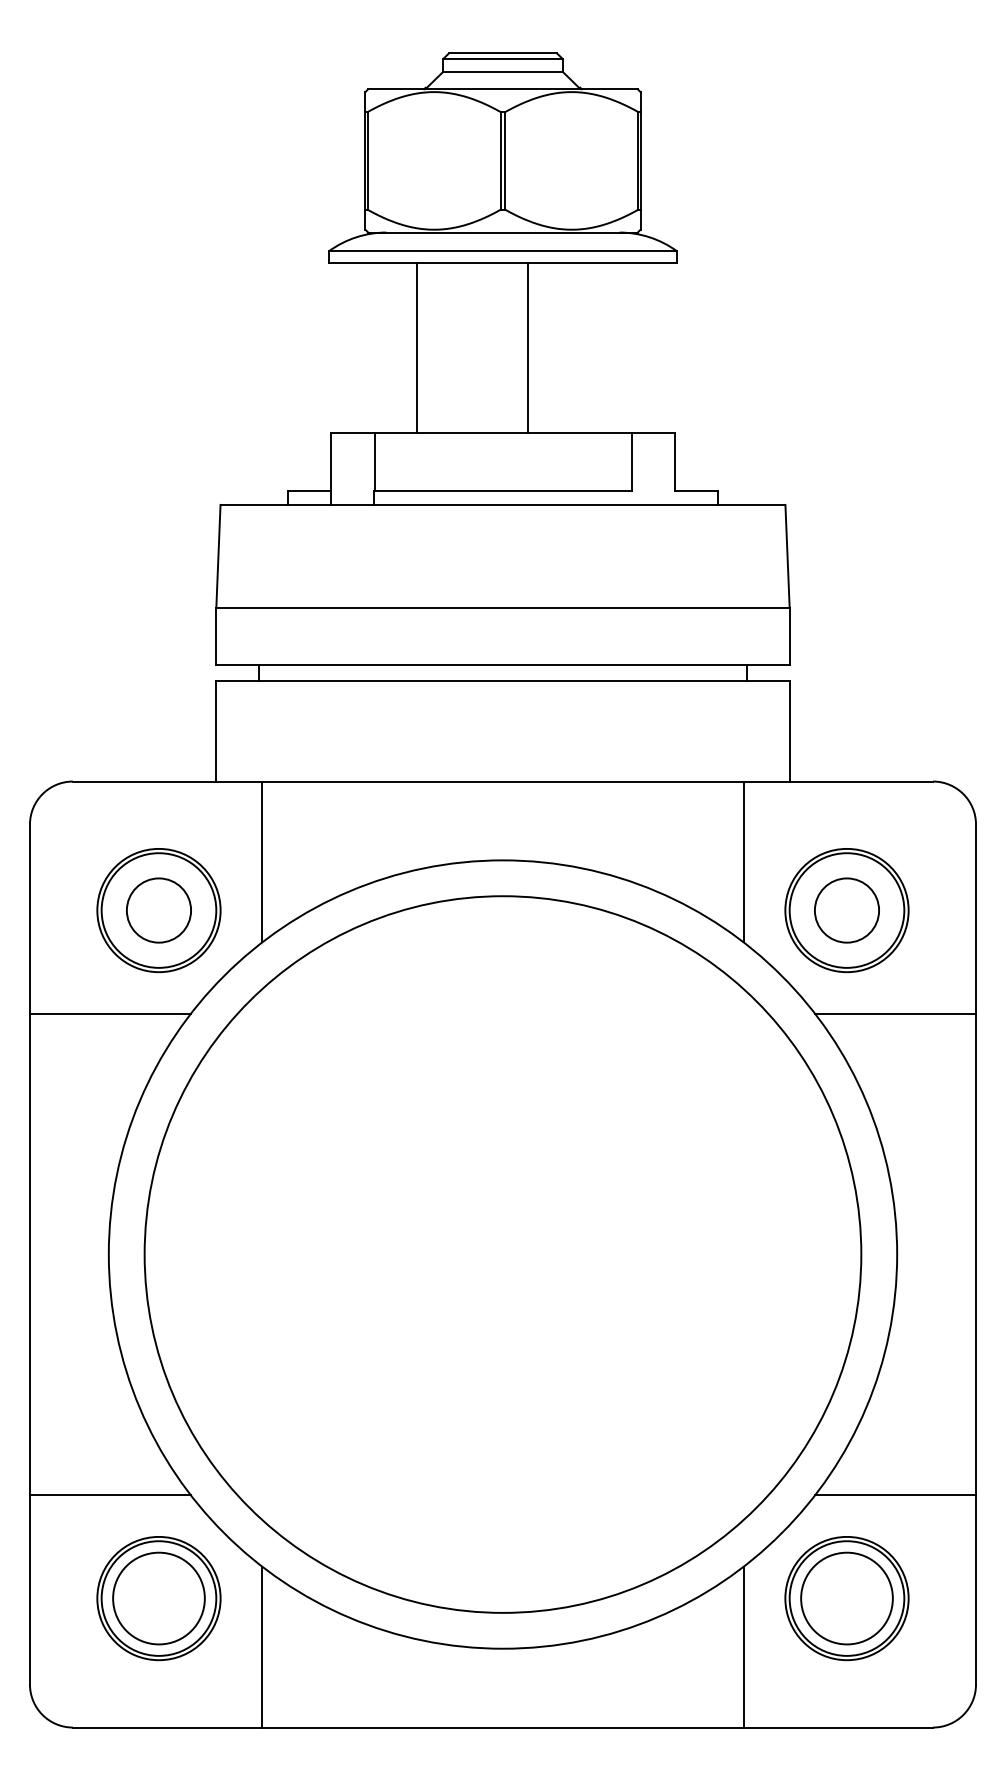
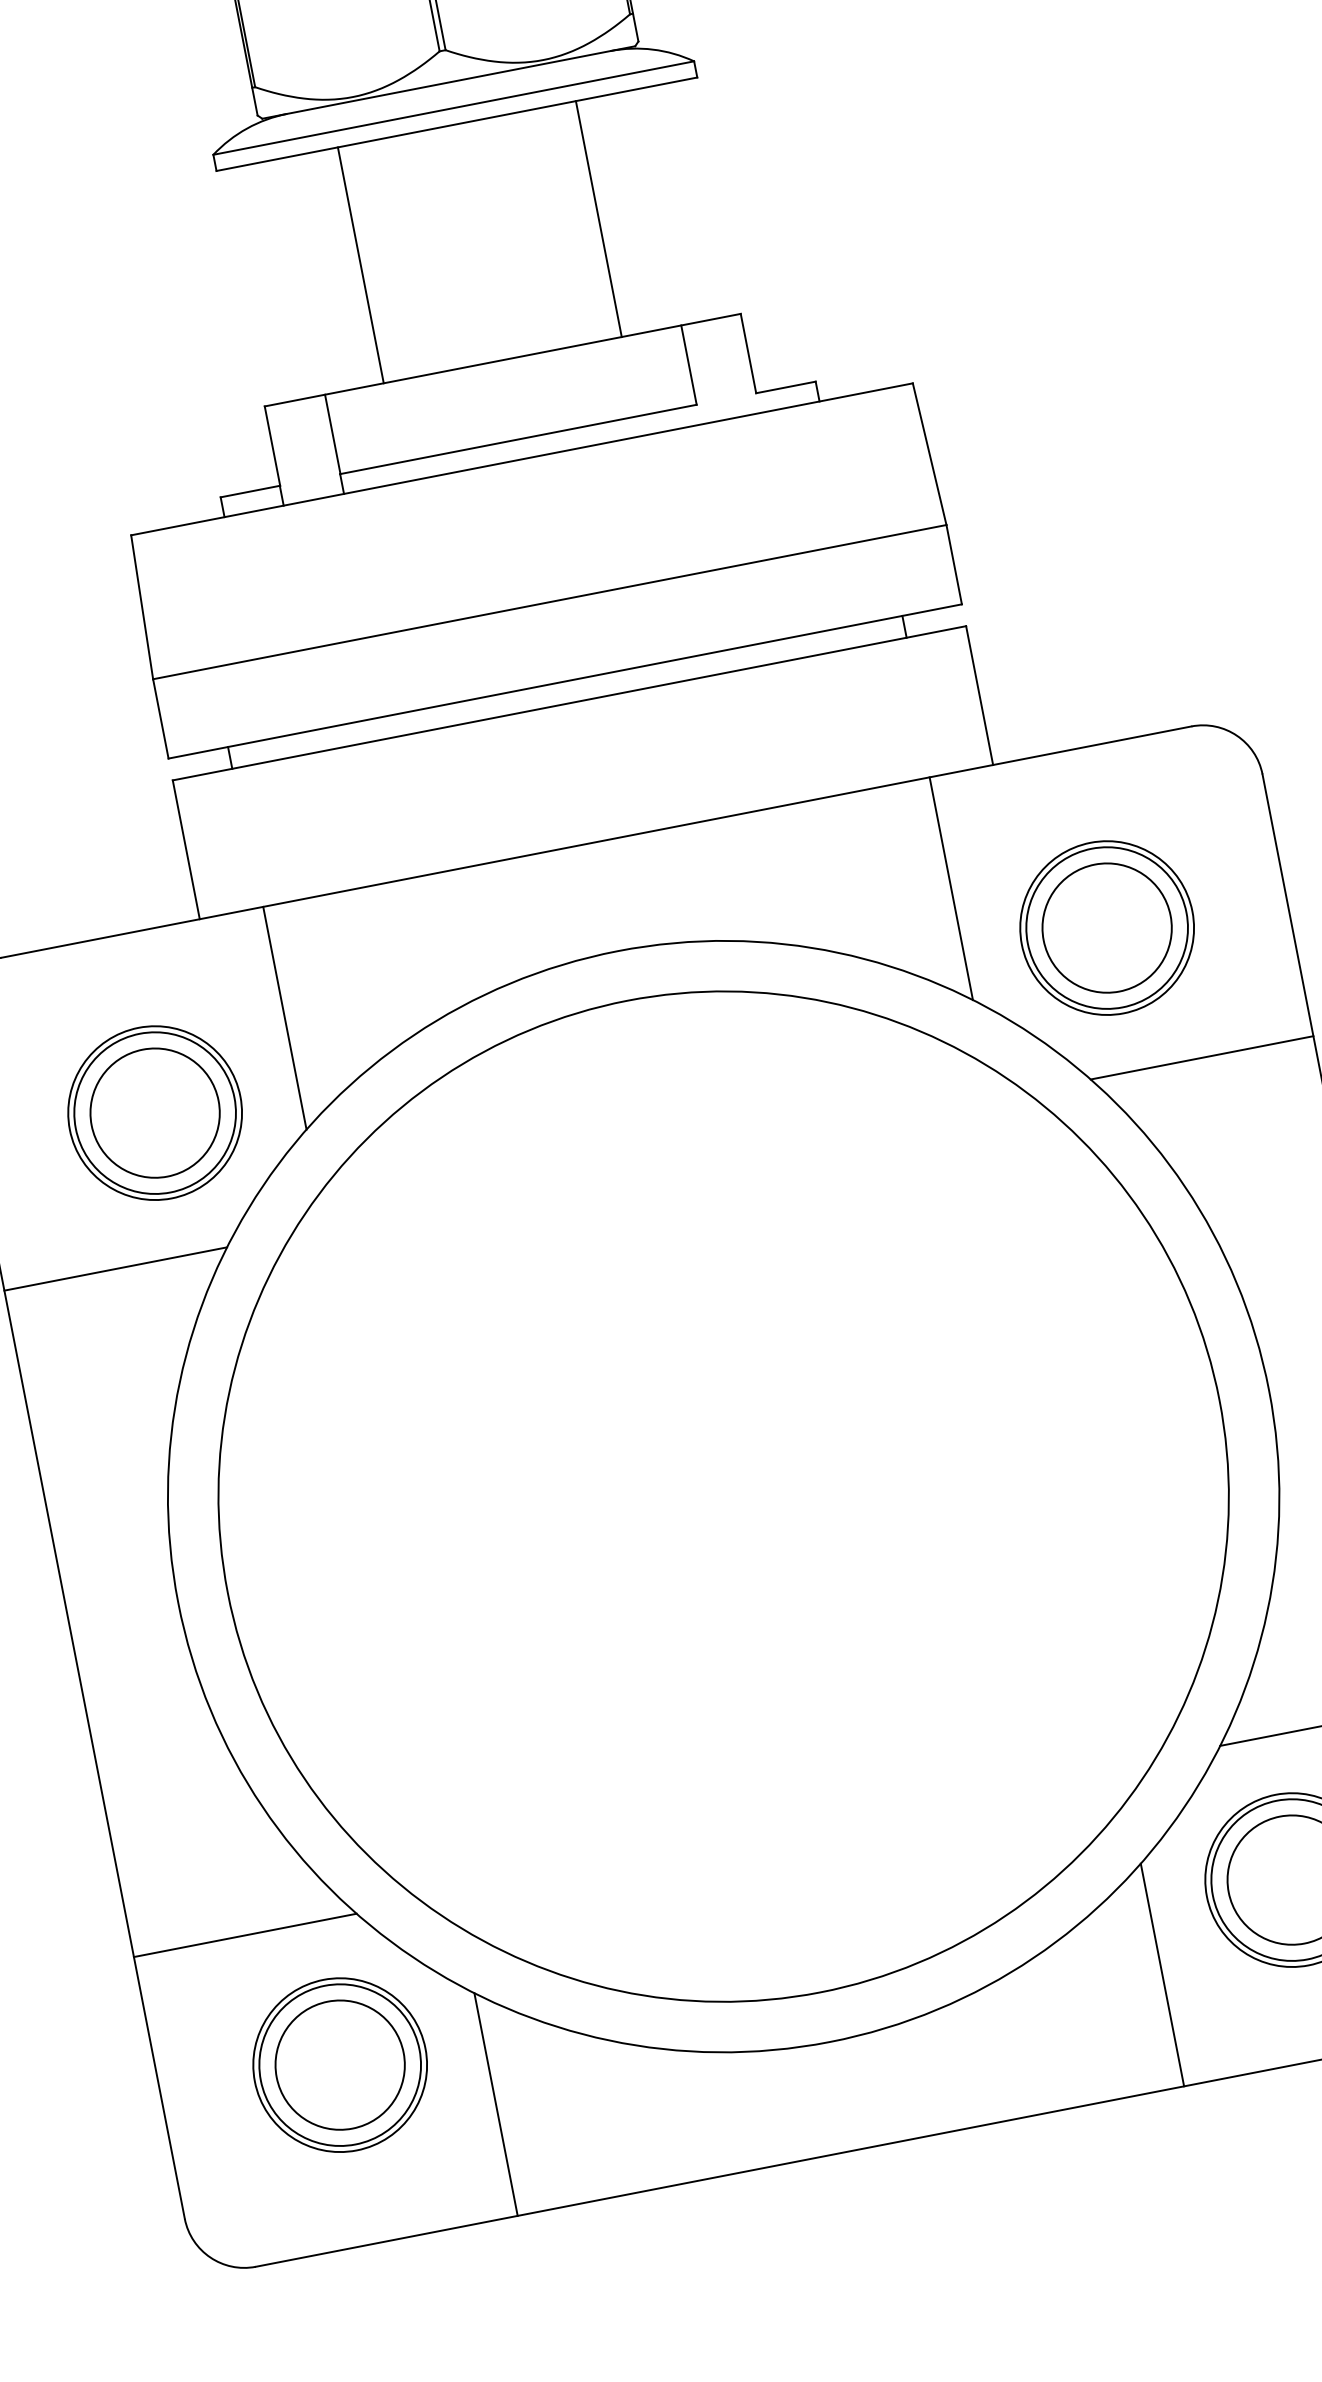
line: (528, 347) -> (599, 218), moved
circle: (158, 910) -> (154, 1113), size x1.43
circle: (846, 910) -> (1106, 928), size x1.43

